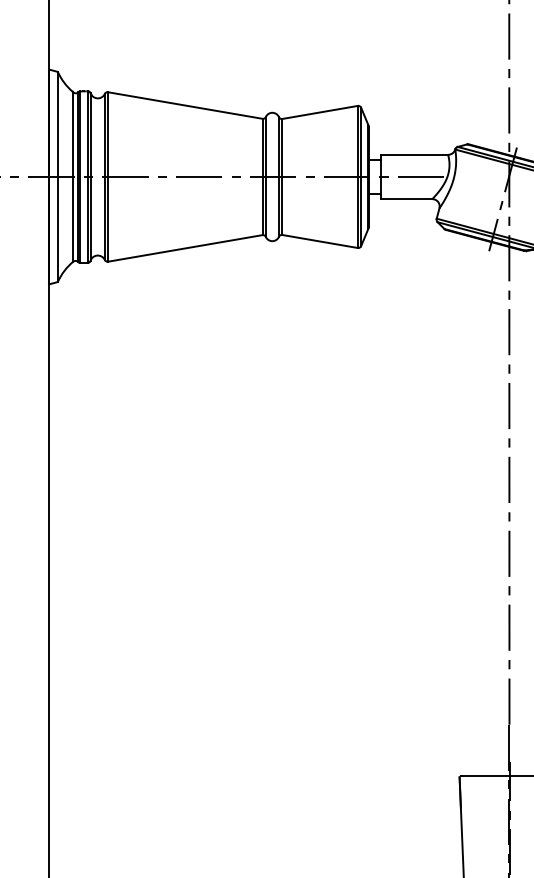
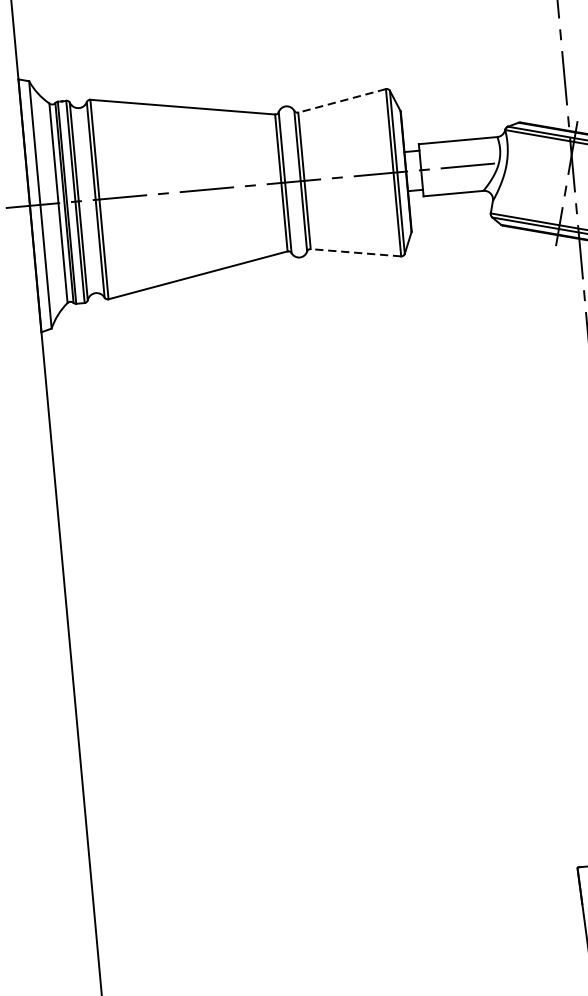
line: (319, 112) -> (341, 100), solid -> dashed
line: (319, 241) -> (355, 252), solid -> dashed

